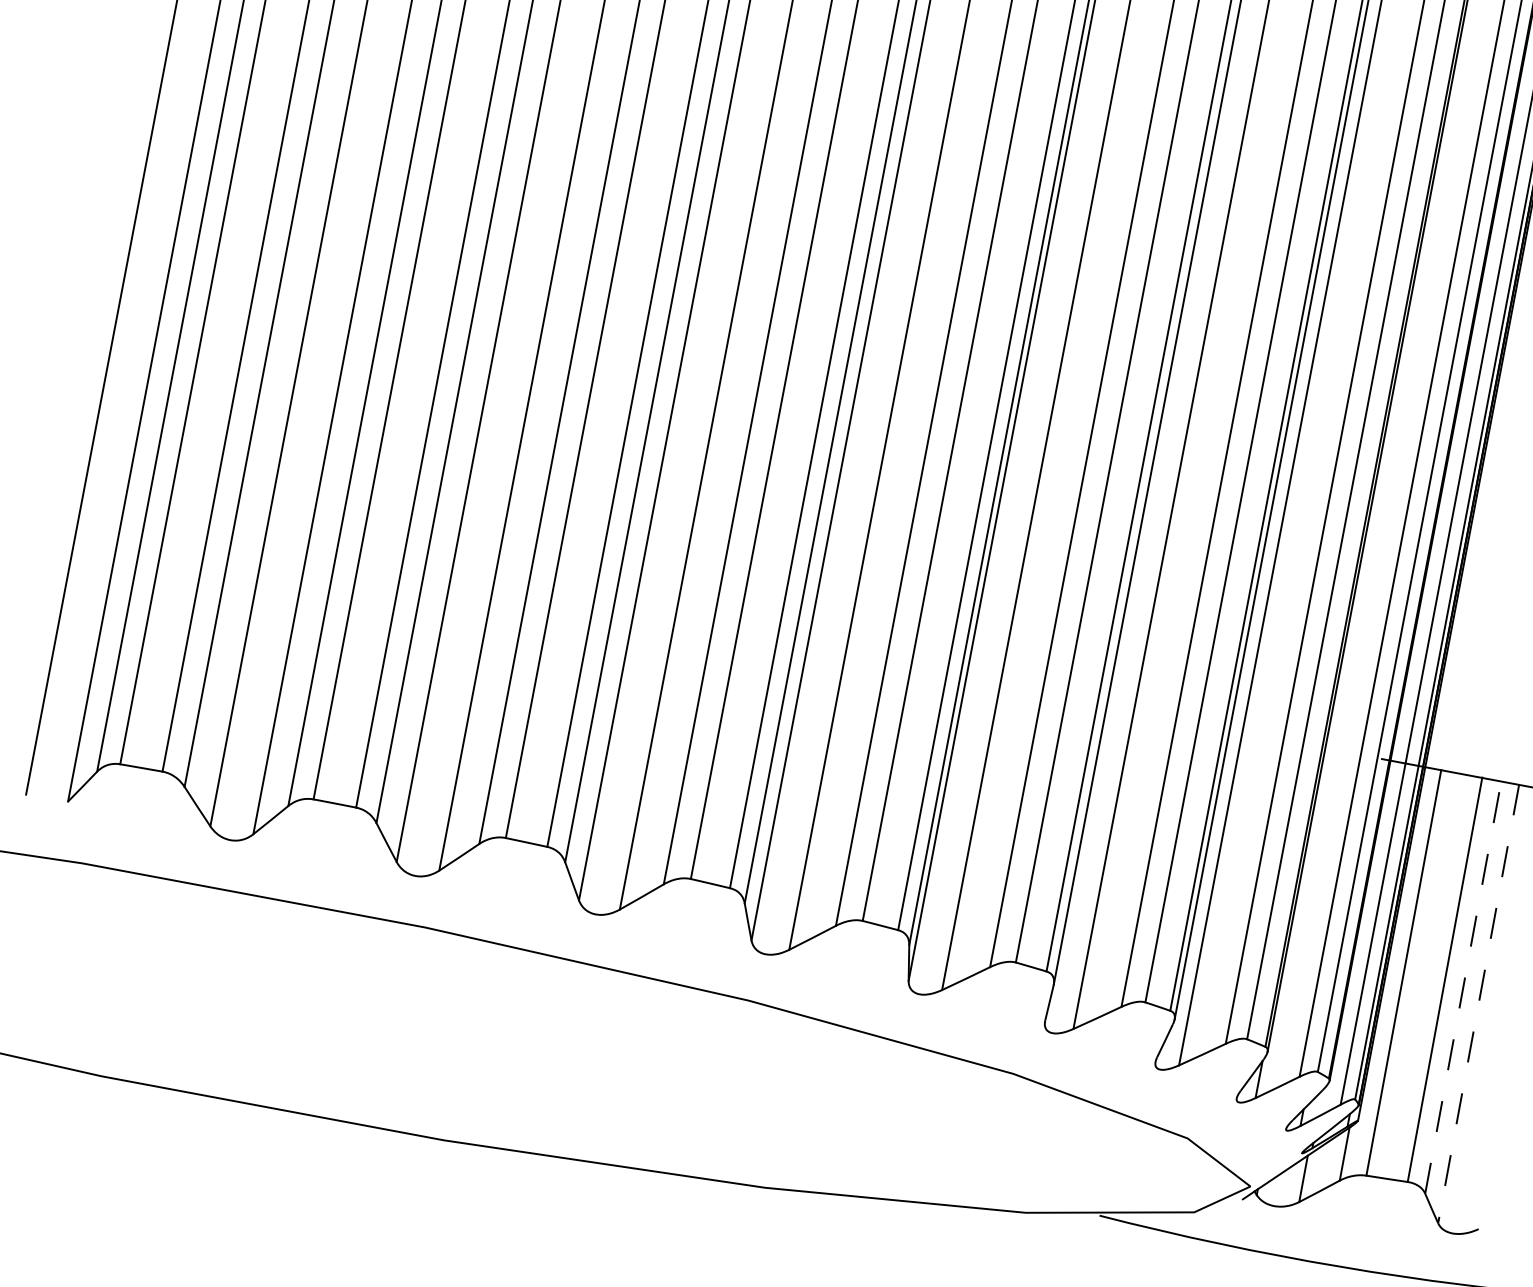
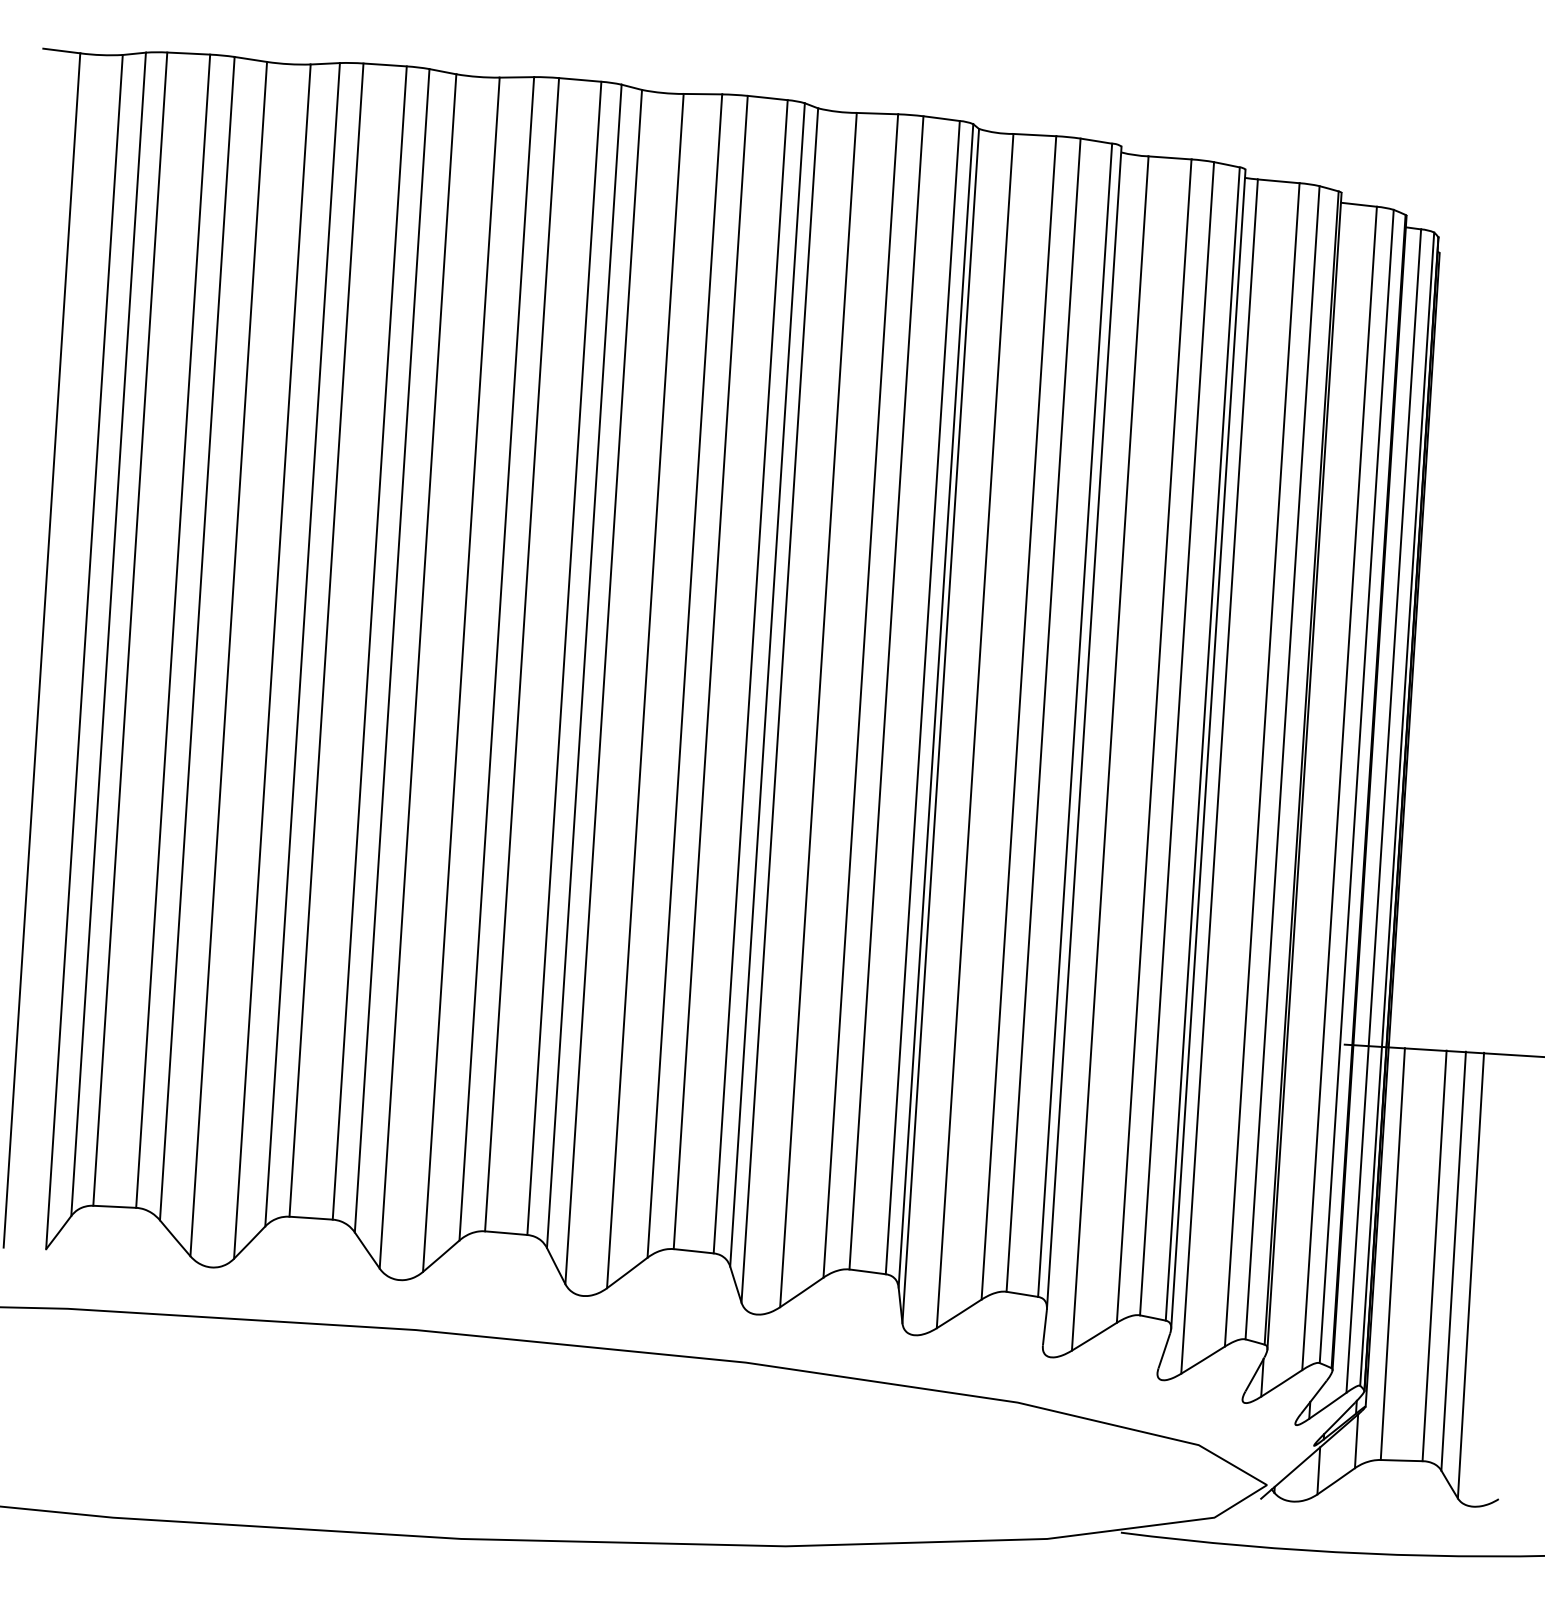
line: (1463, 987) -> (1453, 1261), dashed -> solid
line: (1478, 1004) -> (1470, 1276), dashed -> solid

